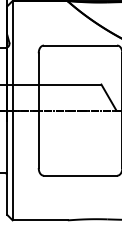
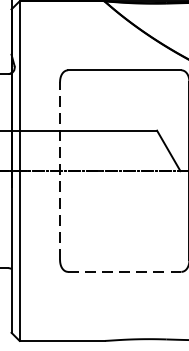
line: (38, 110) -> (59, 170), solid -> dashed
line: (80, 175) -> (124, 271), solid -> dashed

